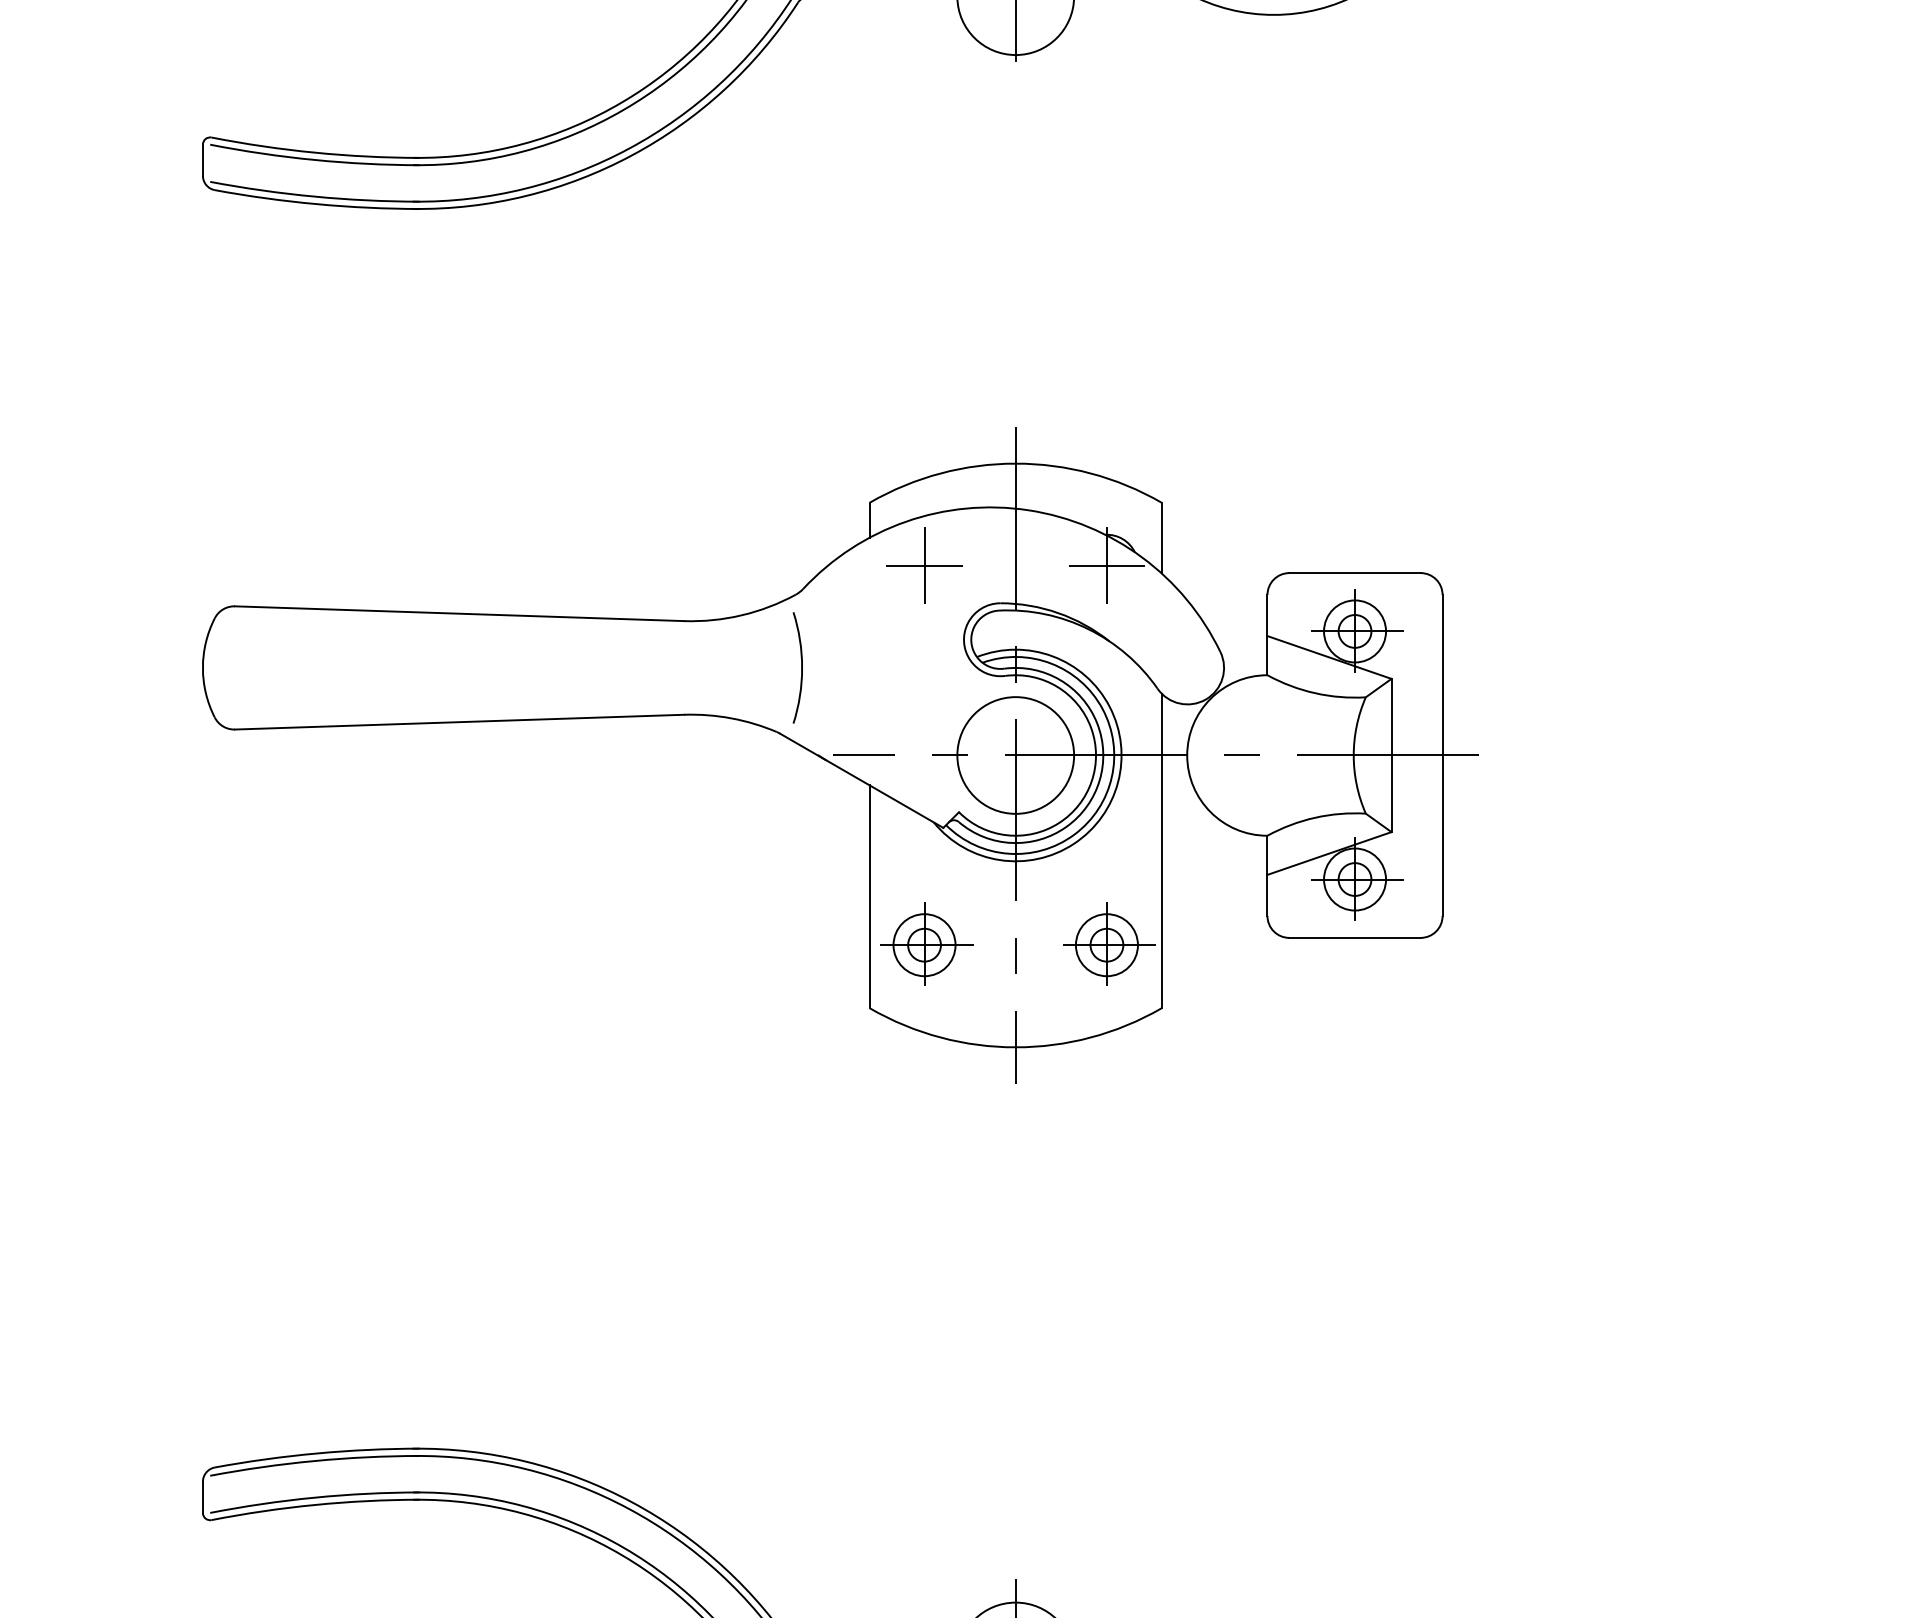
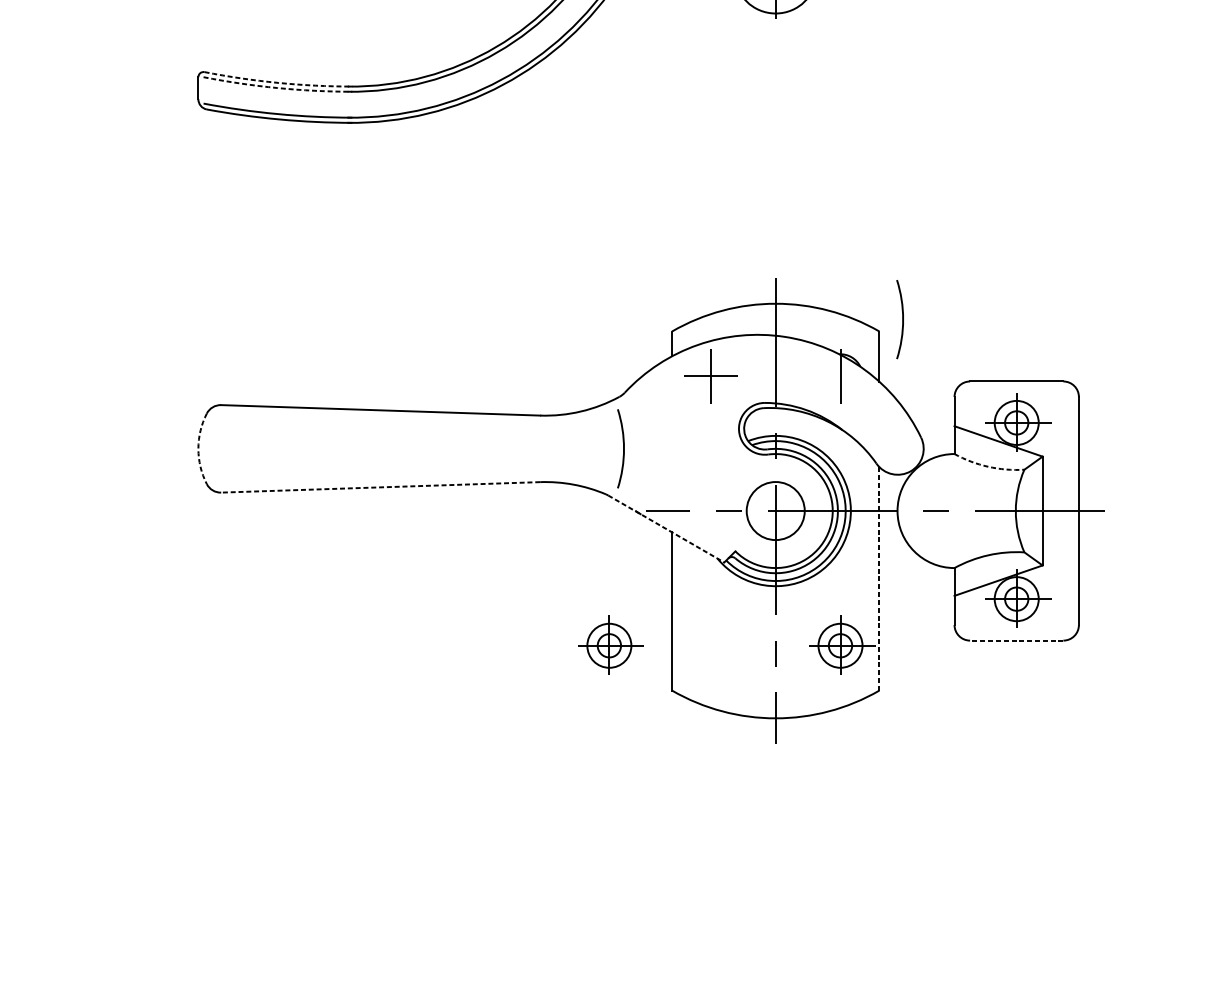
arc: (315, 152) -> (278, 82), solid -> dashed
arc: (314, 159) -> (277, 87), solid -> dashed
arc: (1194, 485) -> (902, 319), added
line: (1106, 565) -> (840, 376), removed
arc: (202, 667) -> (198, 448), solid -> dashed
arc: (1315, 693) -> (988, 467), solid -> dashed
line: (459, 722) -> (380, 487), solid -> dashed
circle: (1015, 755) -> (775, 511), size x0.7
line: (862, 781) -> (666, 529), solid -> dashed
line: (1161, 851) -> (879, 579), solid -> dashed
line: (1355, 937) -> (1017, 640), solid -> dashed
part: (926, 943) -> (610, 644), moved

